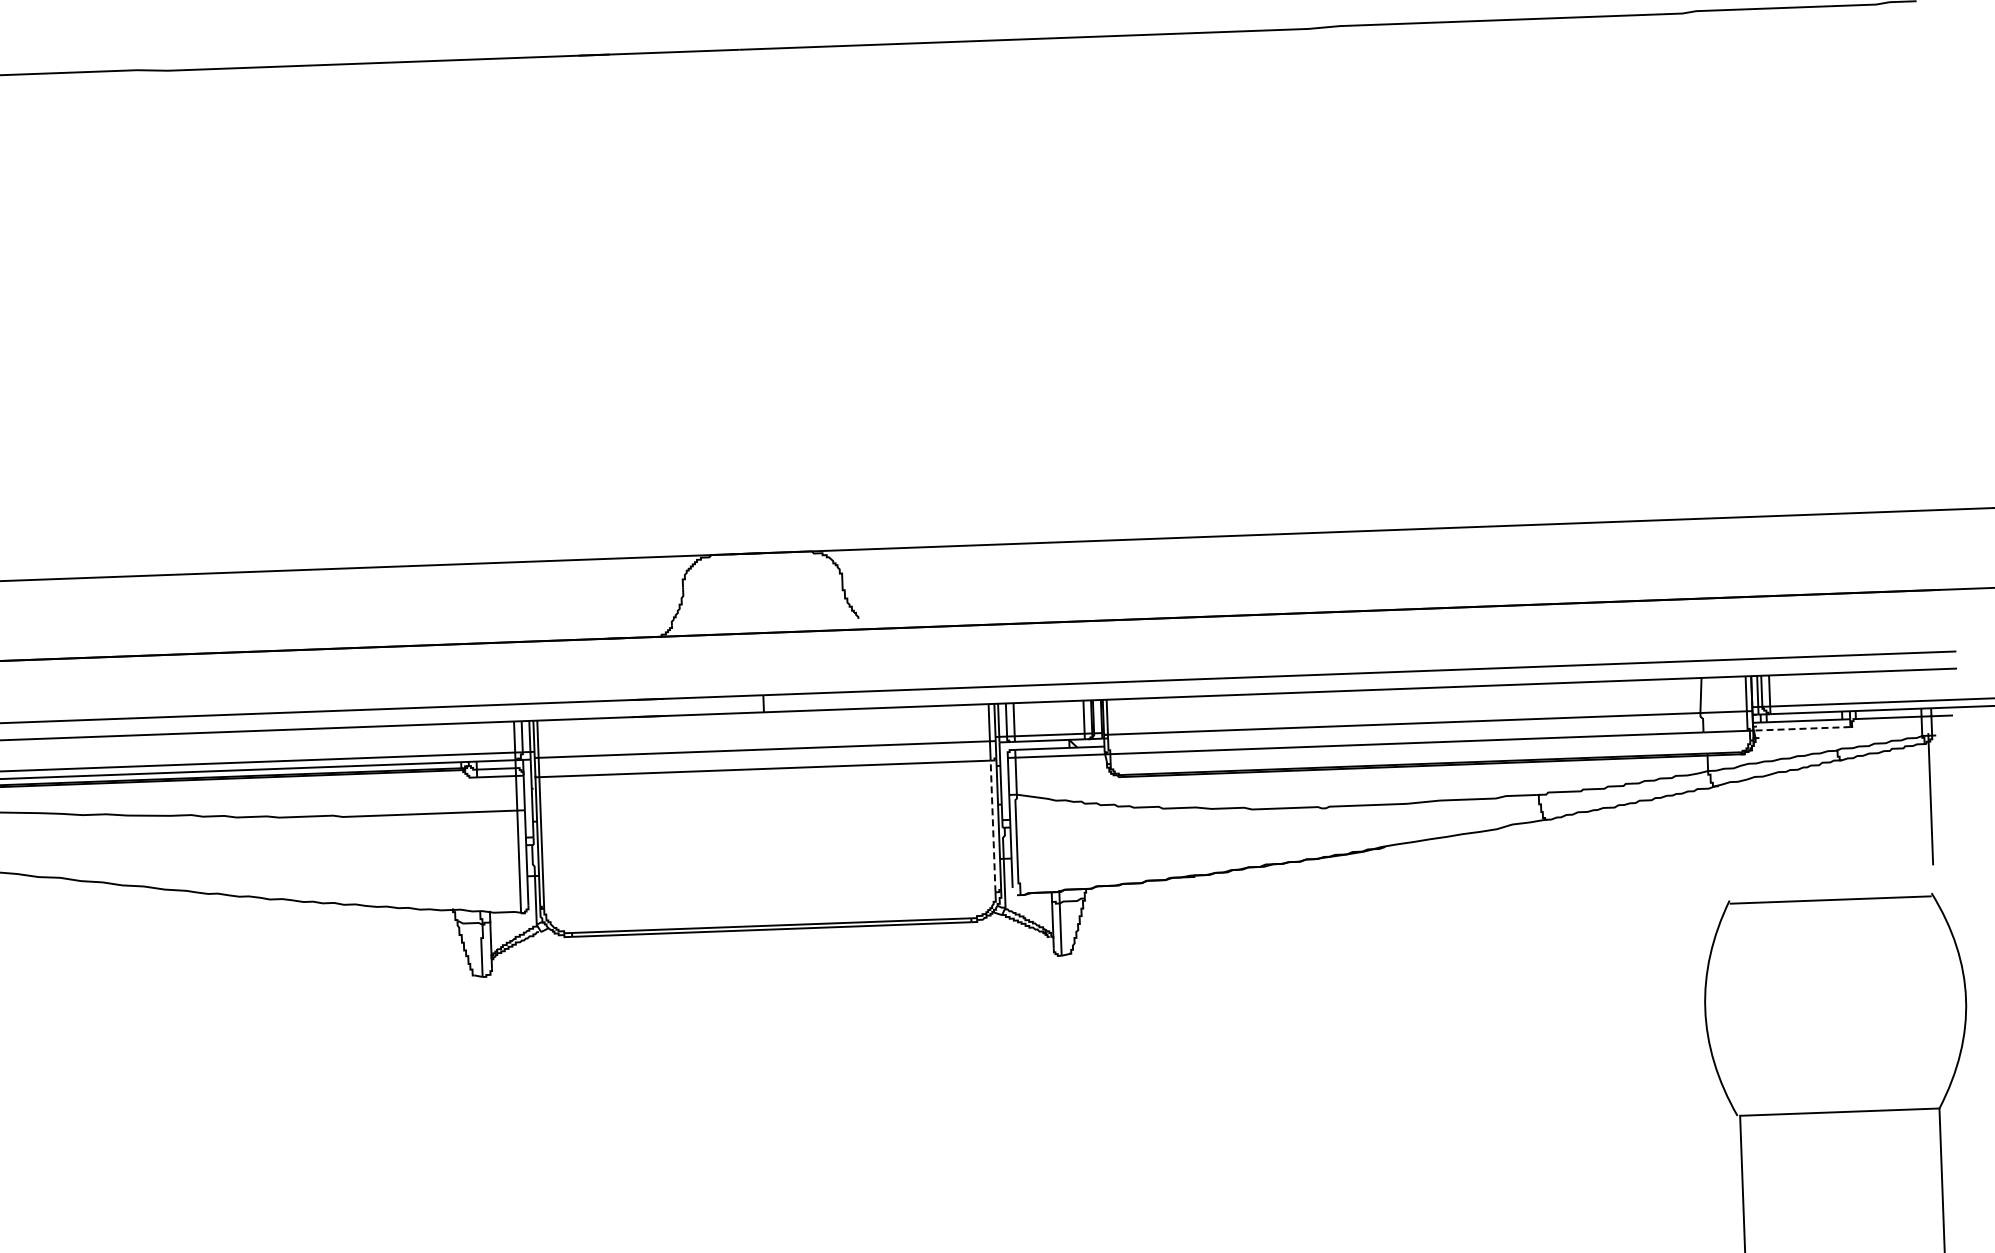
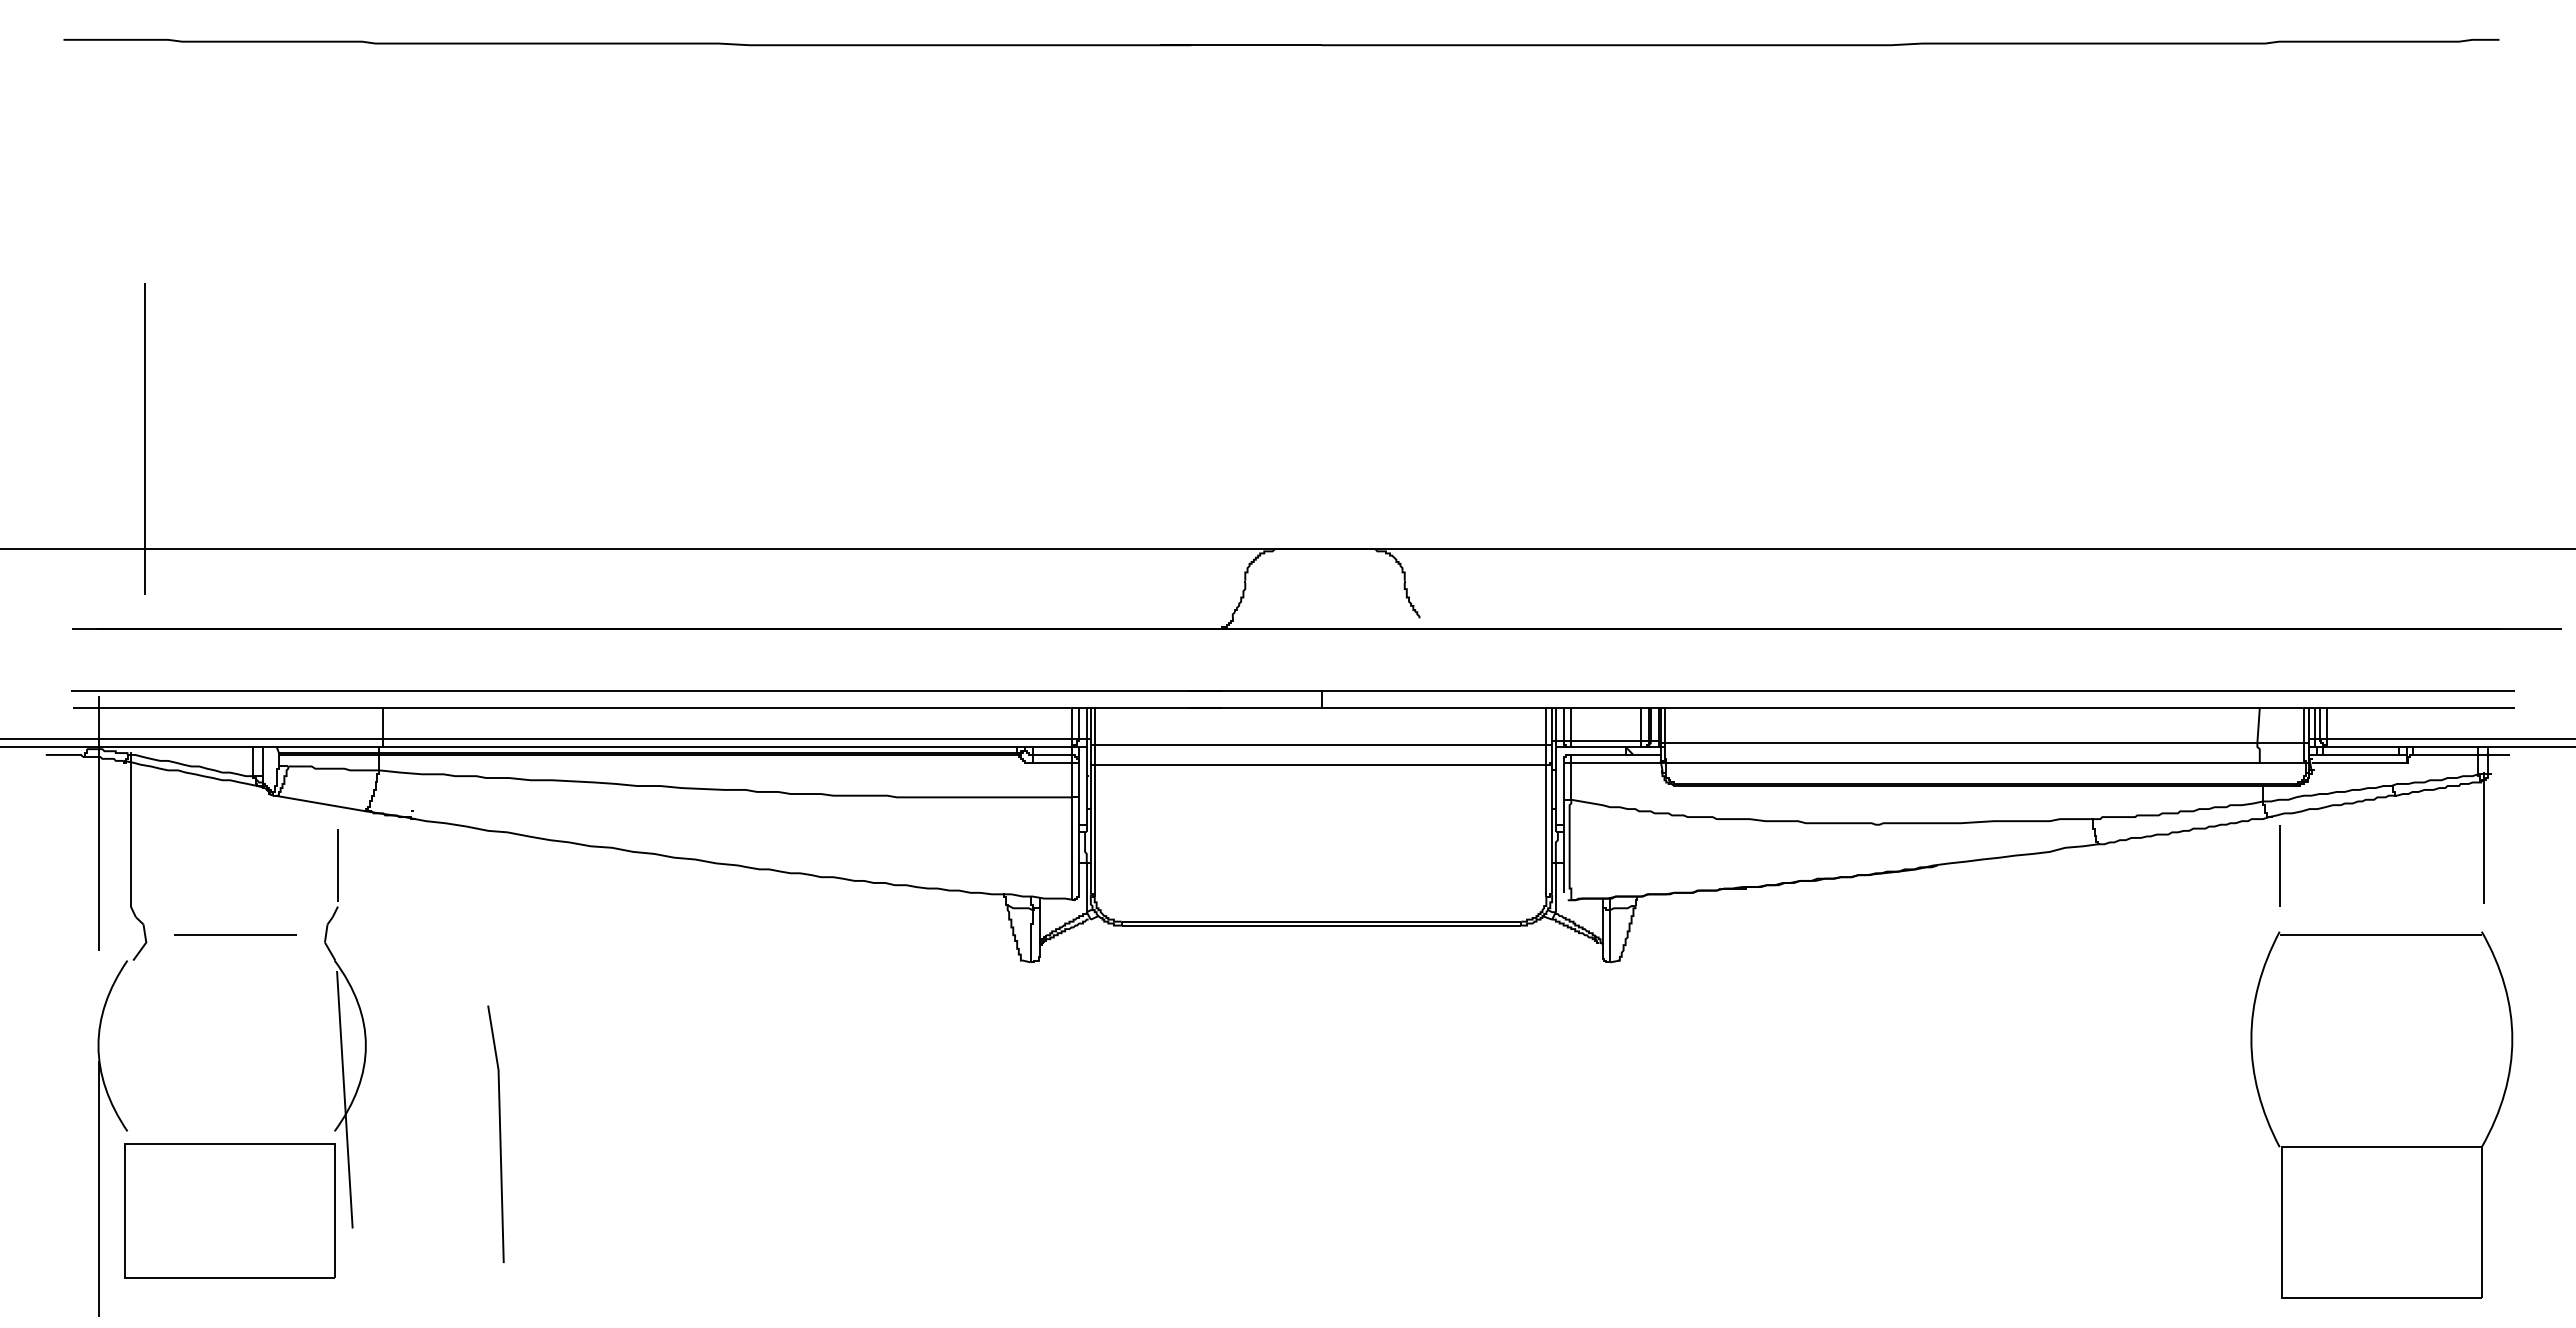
line: (1803, 728) -> (2359, 762), dashed -> solid
line: (993, 826) -> (1546, 830), dashed -> solid
line: (1726, 834) -> (2279, 865), added

